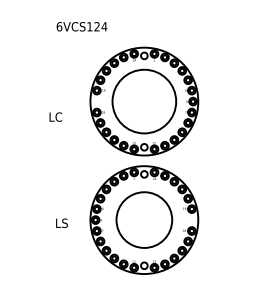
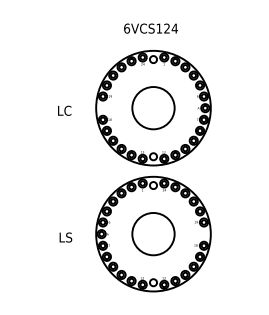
text: (81, 26) -> (150, 28), moved
circle: (144, 101) -> (153, 108), size x0.62
text: (55, 116) -> (64, 110), moved
circle: (144, 219) -> (153, 233), size x0.71

